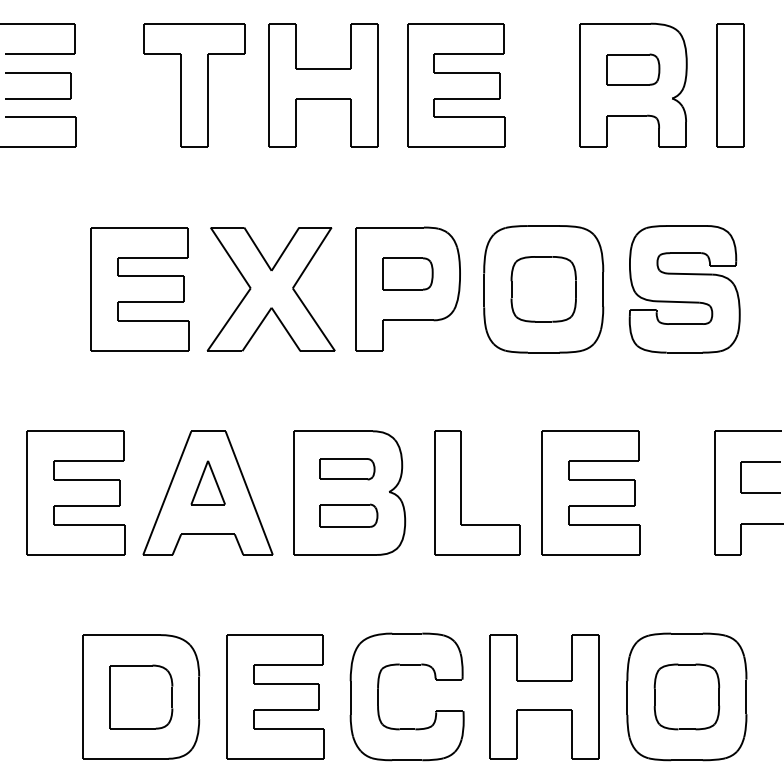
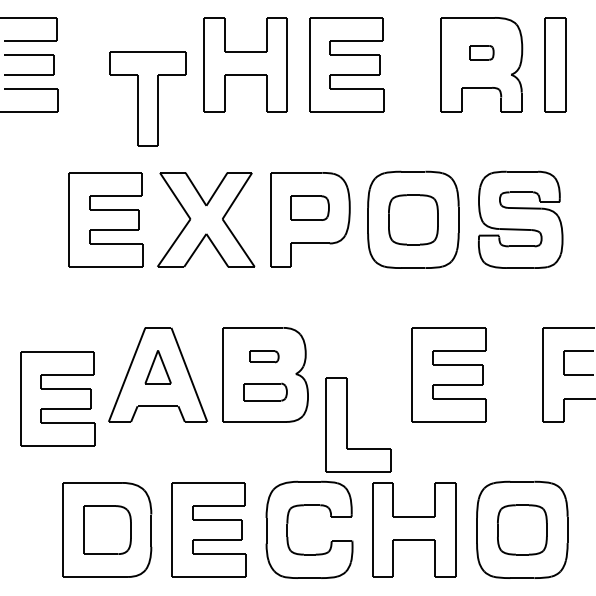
part: (633, 69) -> (481, 52), size x0.6
part: (194, 85) -> (147, 98), moved
part: (347, 468) -> (264, 356), size x0.7
part: (75, 492) -> (57, 398), moved
part: (462, 492) -> (347, 424), moved

